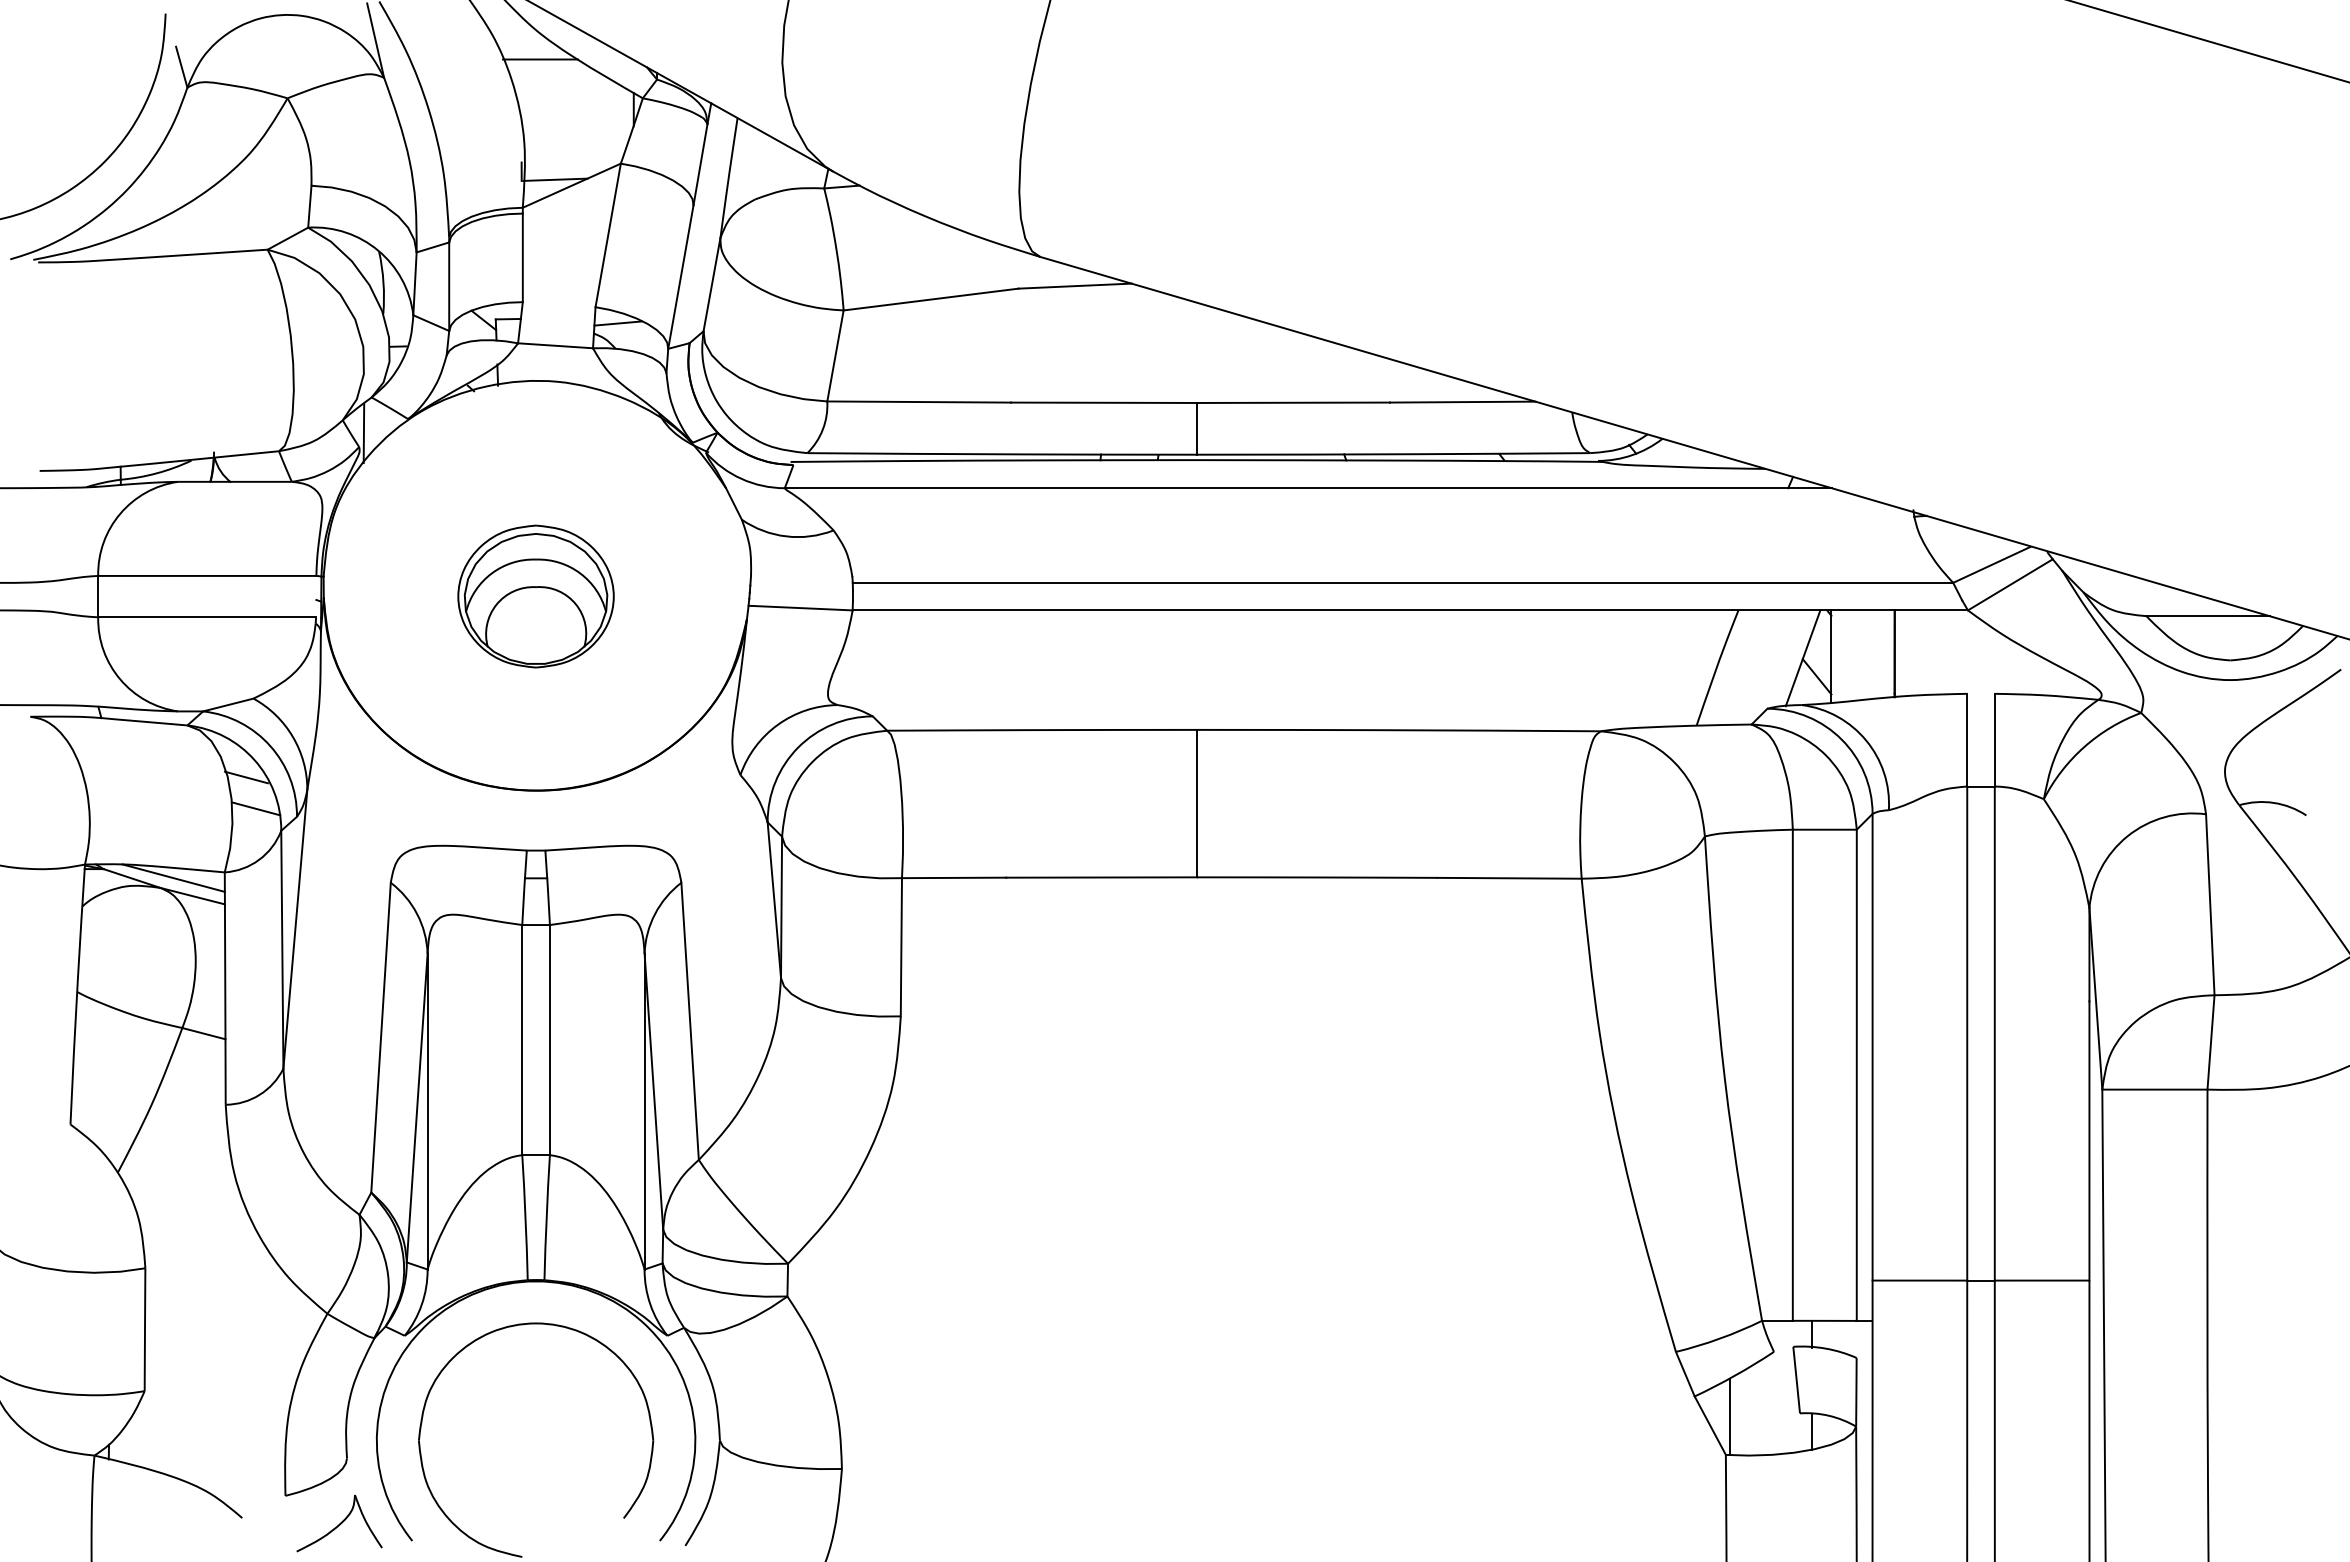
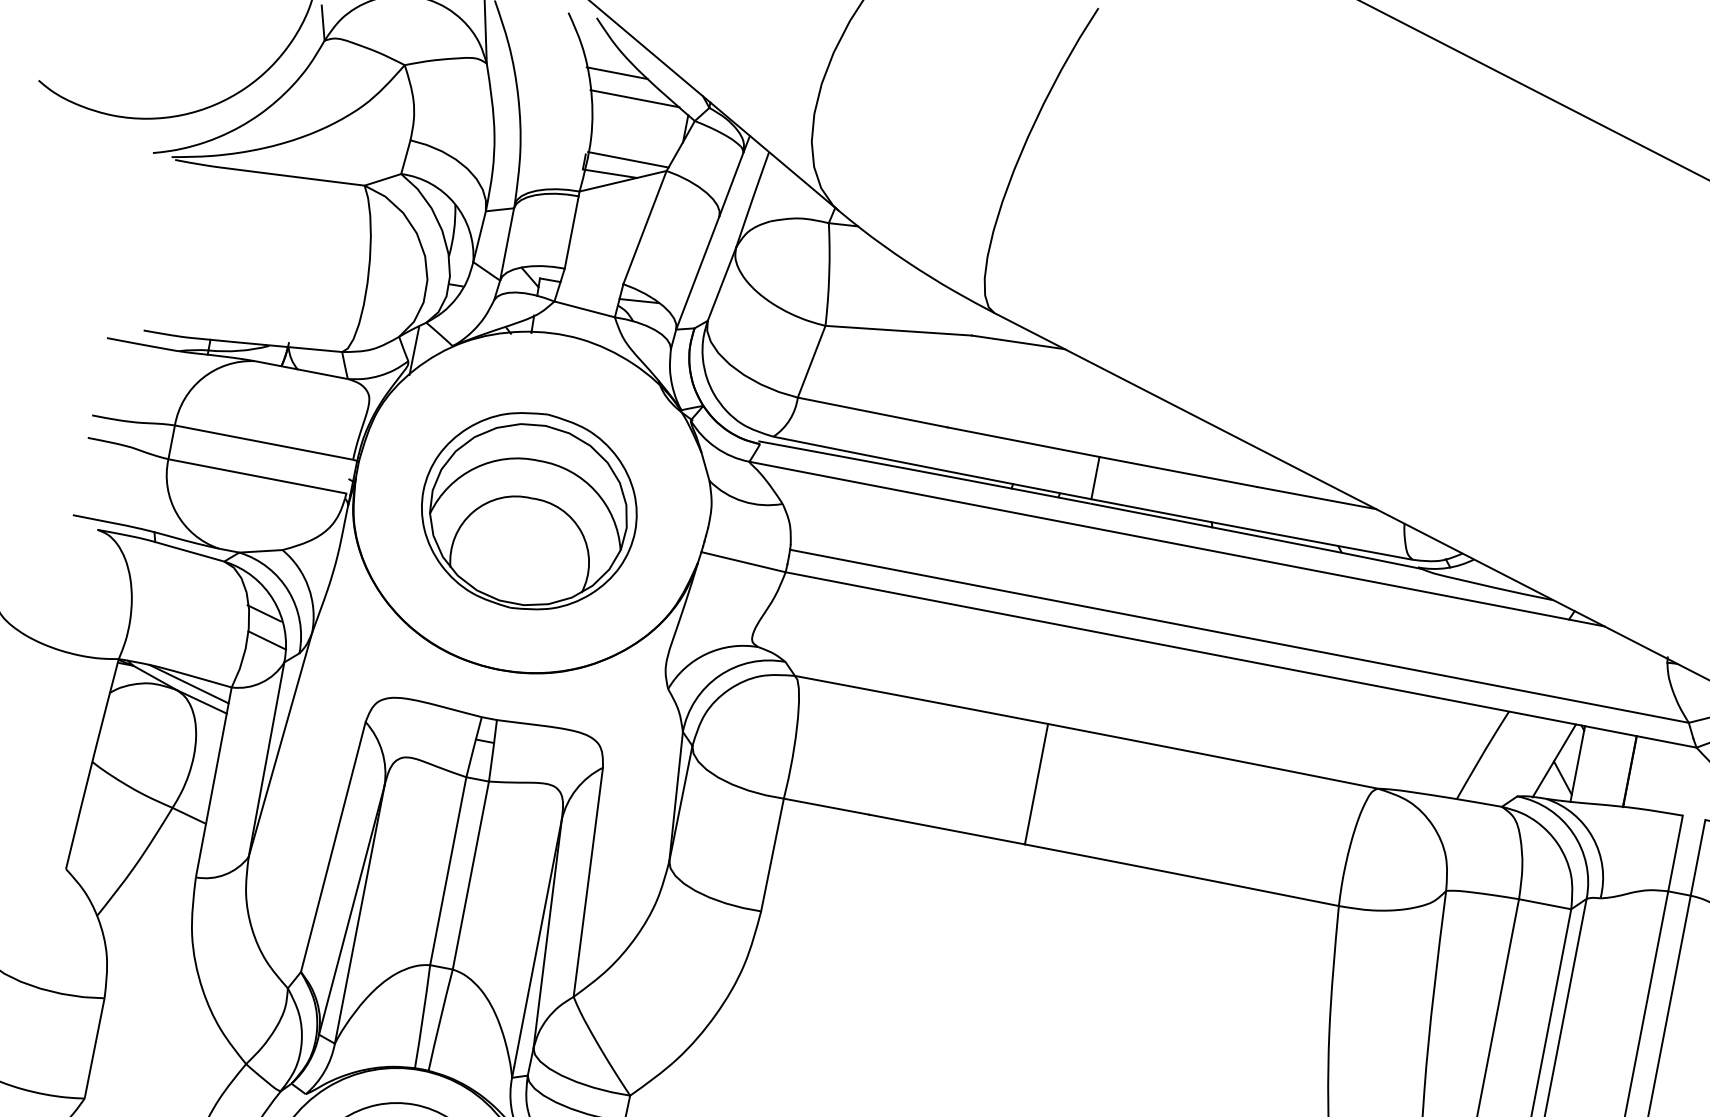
line: (566, 85) -> (634, 98), added
line: (572, 159) -> (627, 159), added
part: (535, 596) -> (528, 511), size x1.67

